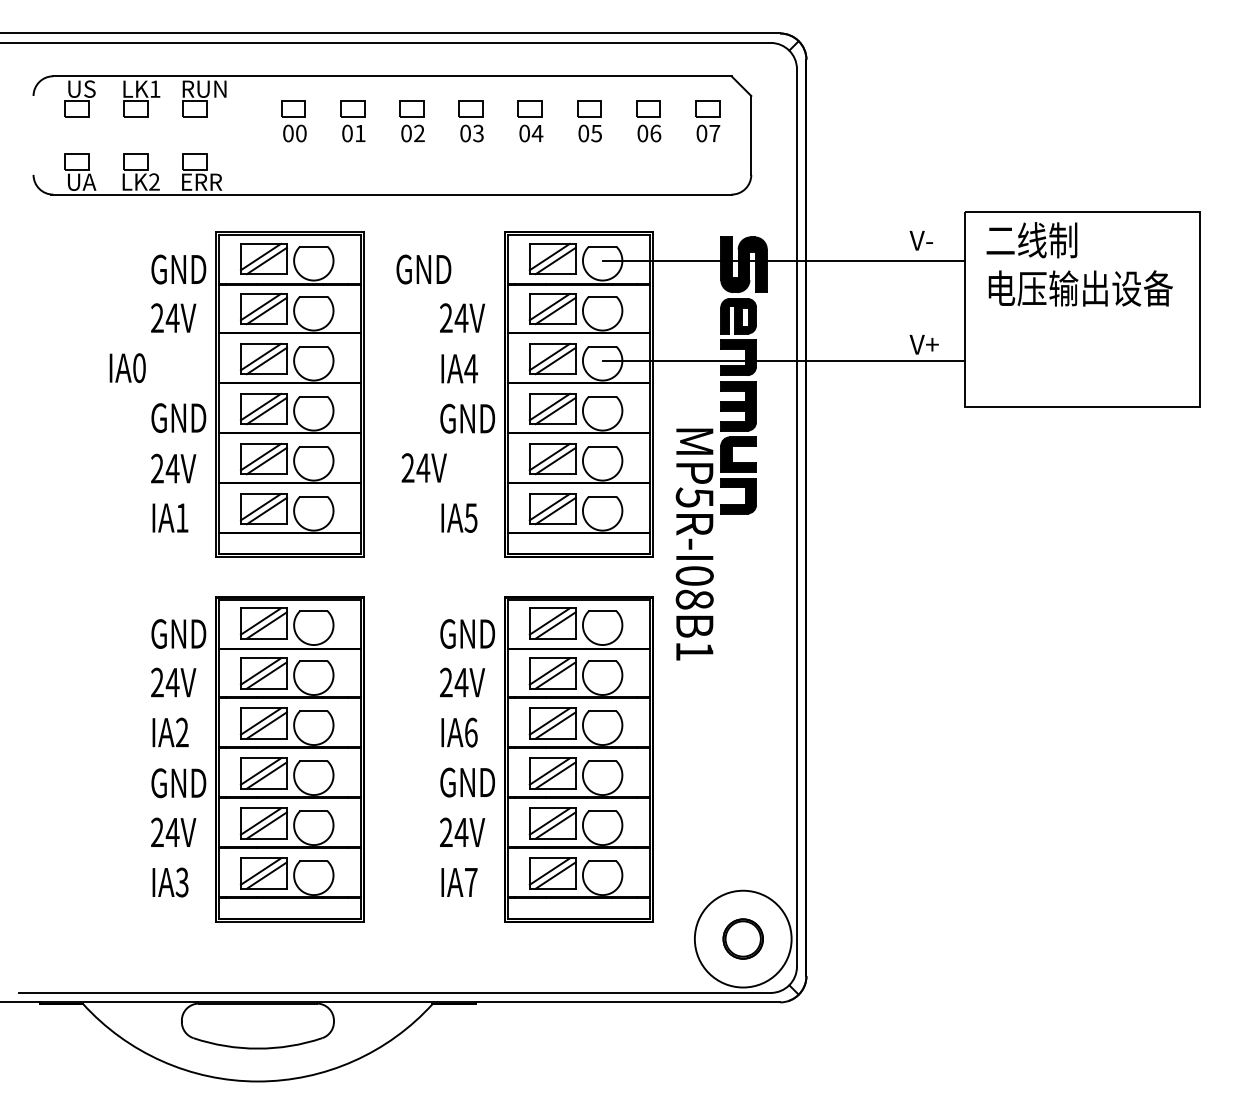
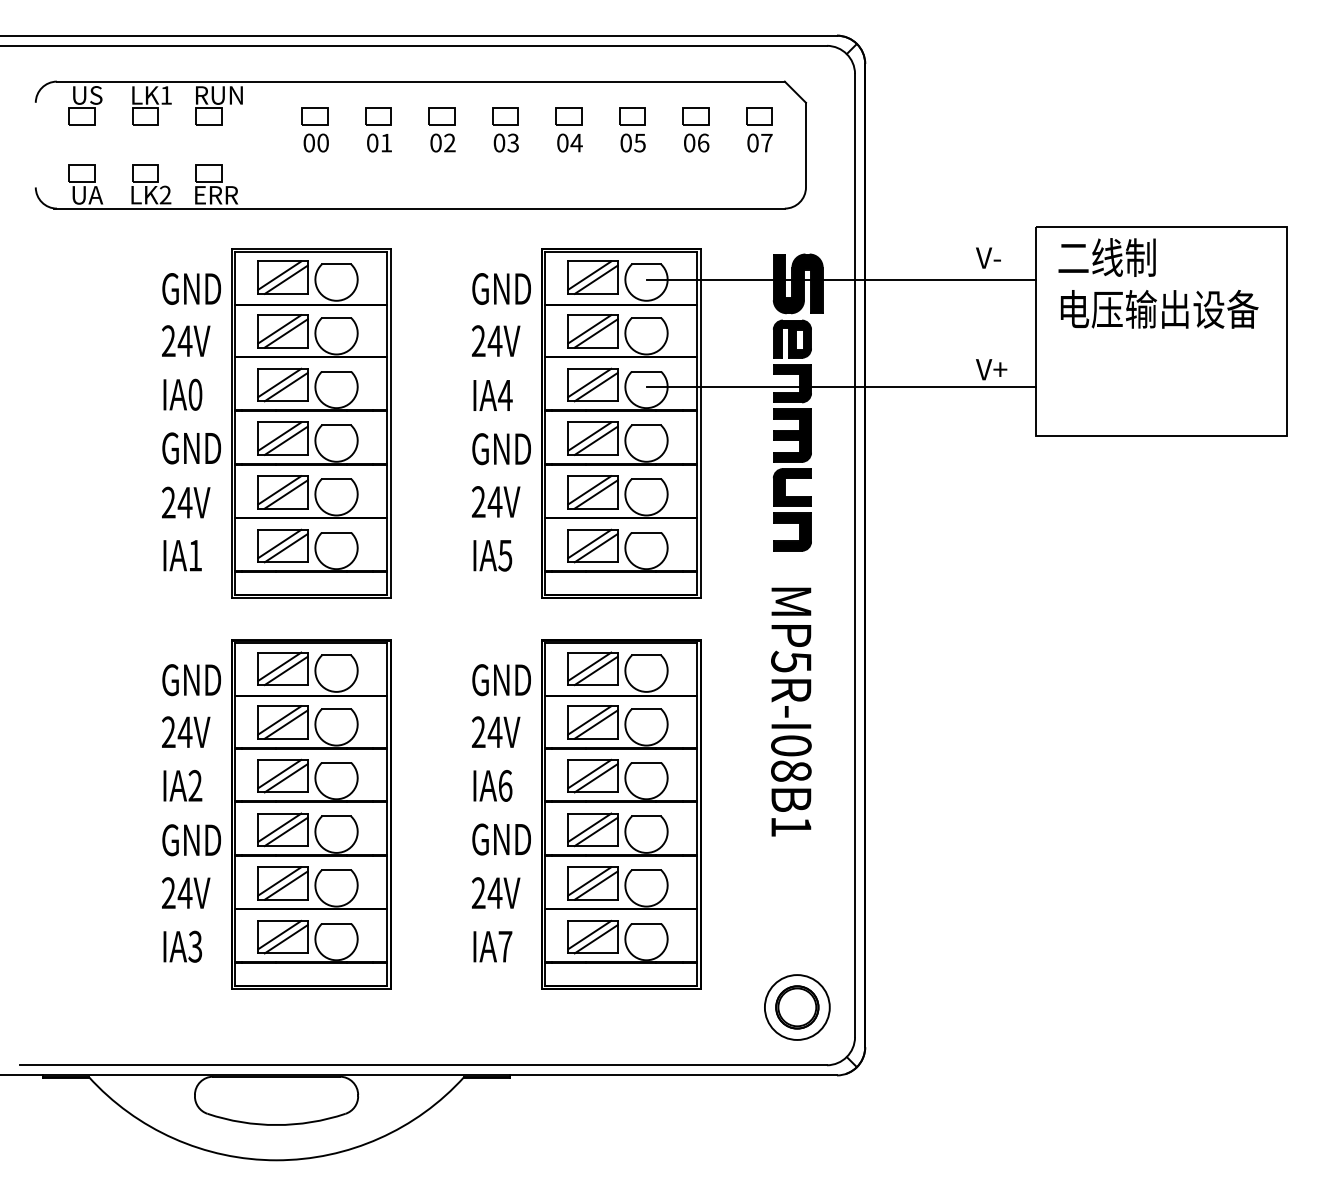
text: (423, 269) -> (501, 288), moved
text: (127, 367) -> (182, 394), moved
text: (424, 467) -> (496, 501), moved
text: (694, 543) -> (791, 711), moved
circle: (742, 939) -> (796, 1007), size x0.62

